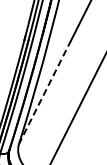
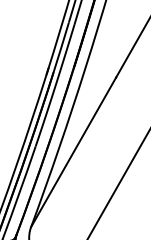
line: (45, 92) -> (74, 153), dashed -> solid

